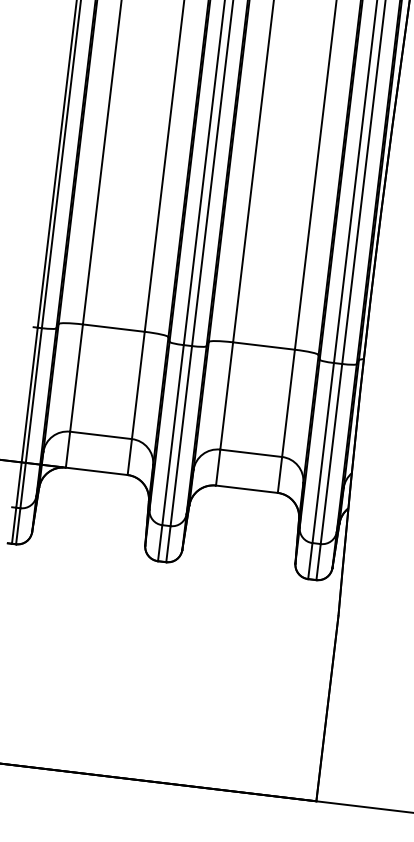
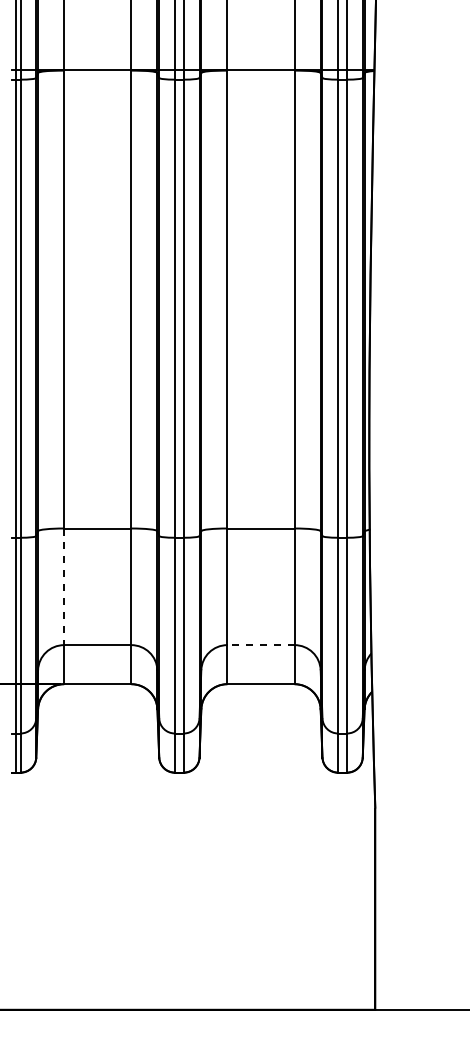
line: (76, 378) -> (64, 587), solid -> dashed
line: (251, 453) -> (261, 645), solid -> dashed

